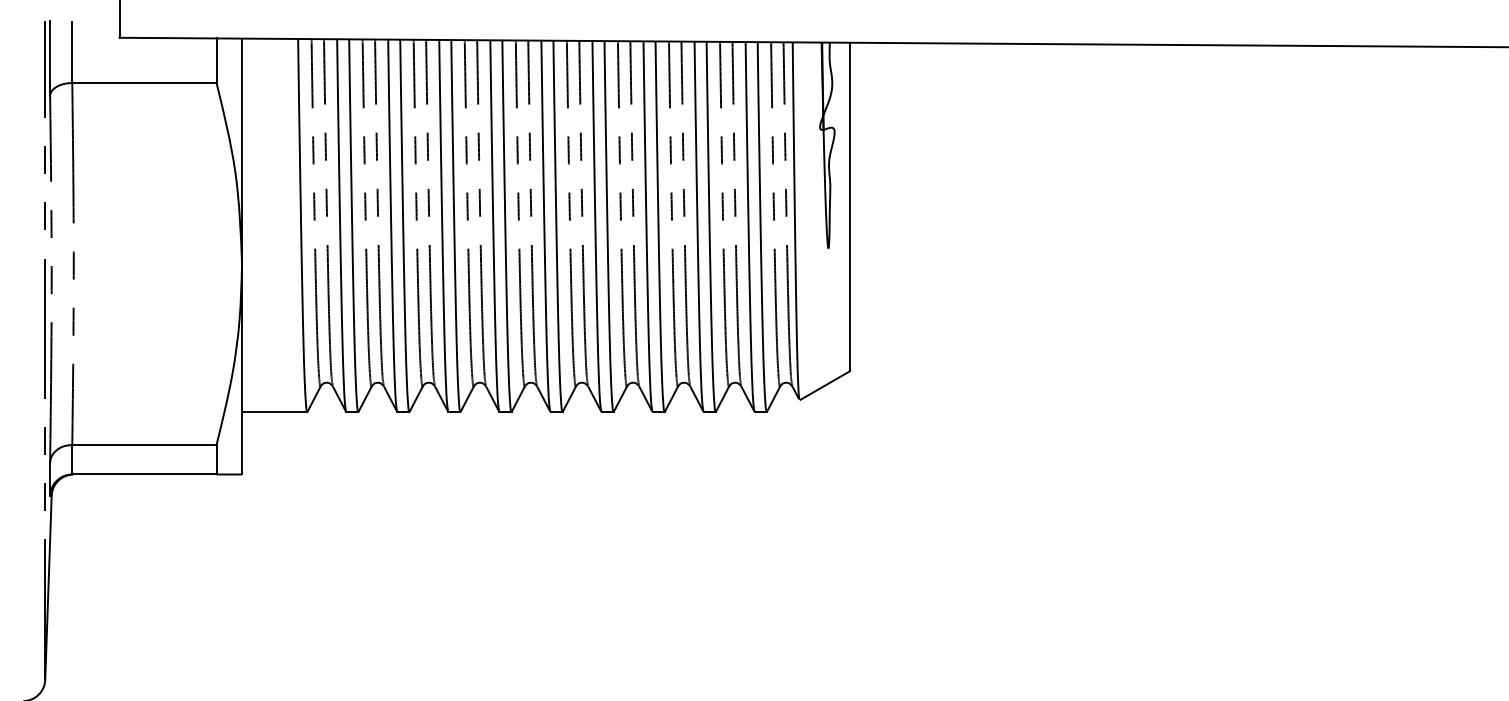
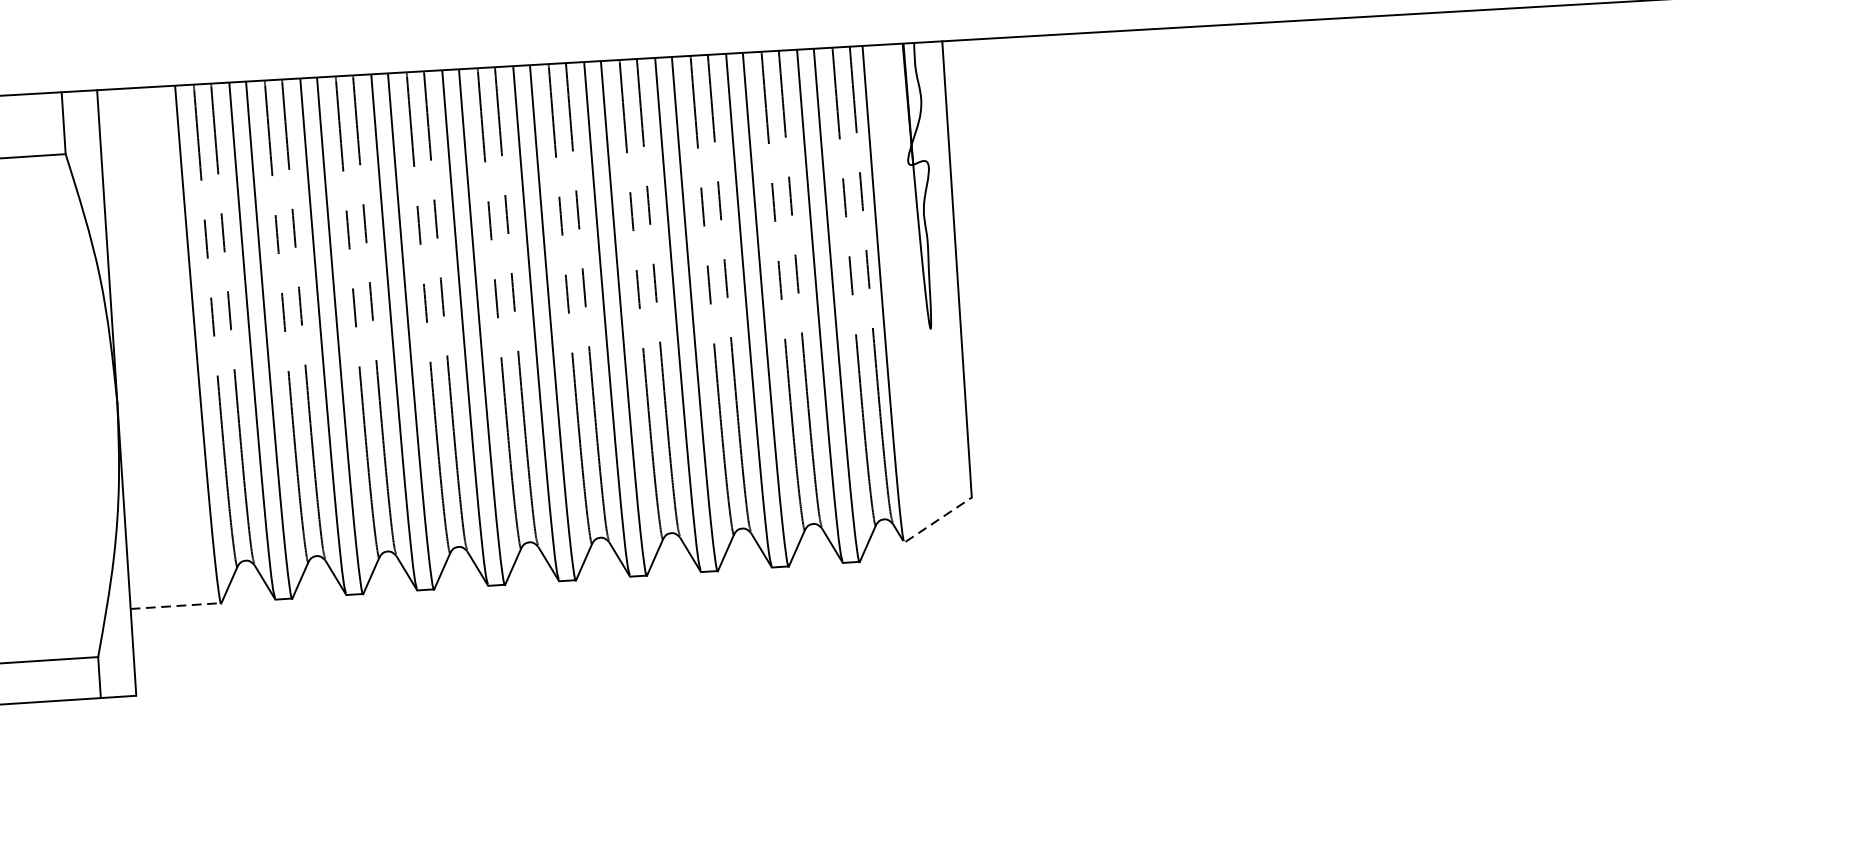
line: (825, 385) -> (938, 519), solid -> dashed
line: (274, 412) -> (175, 606), solid -> dashed

